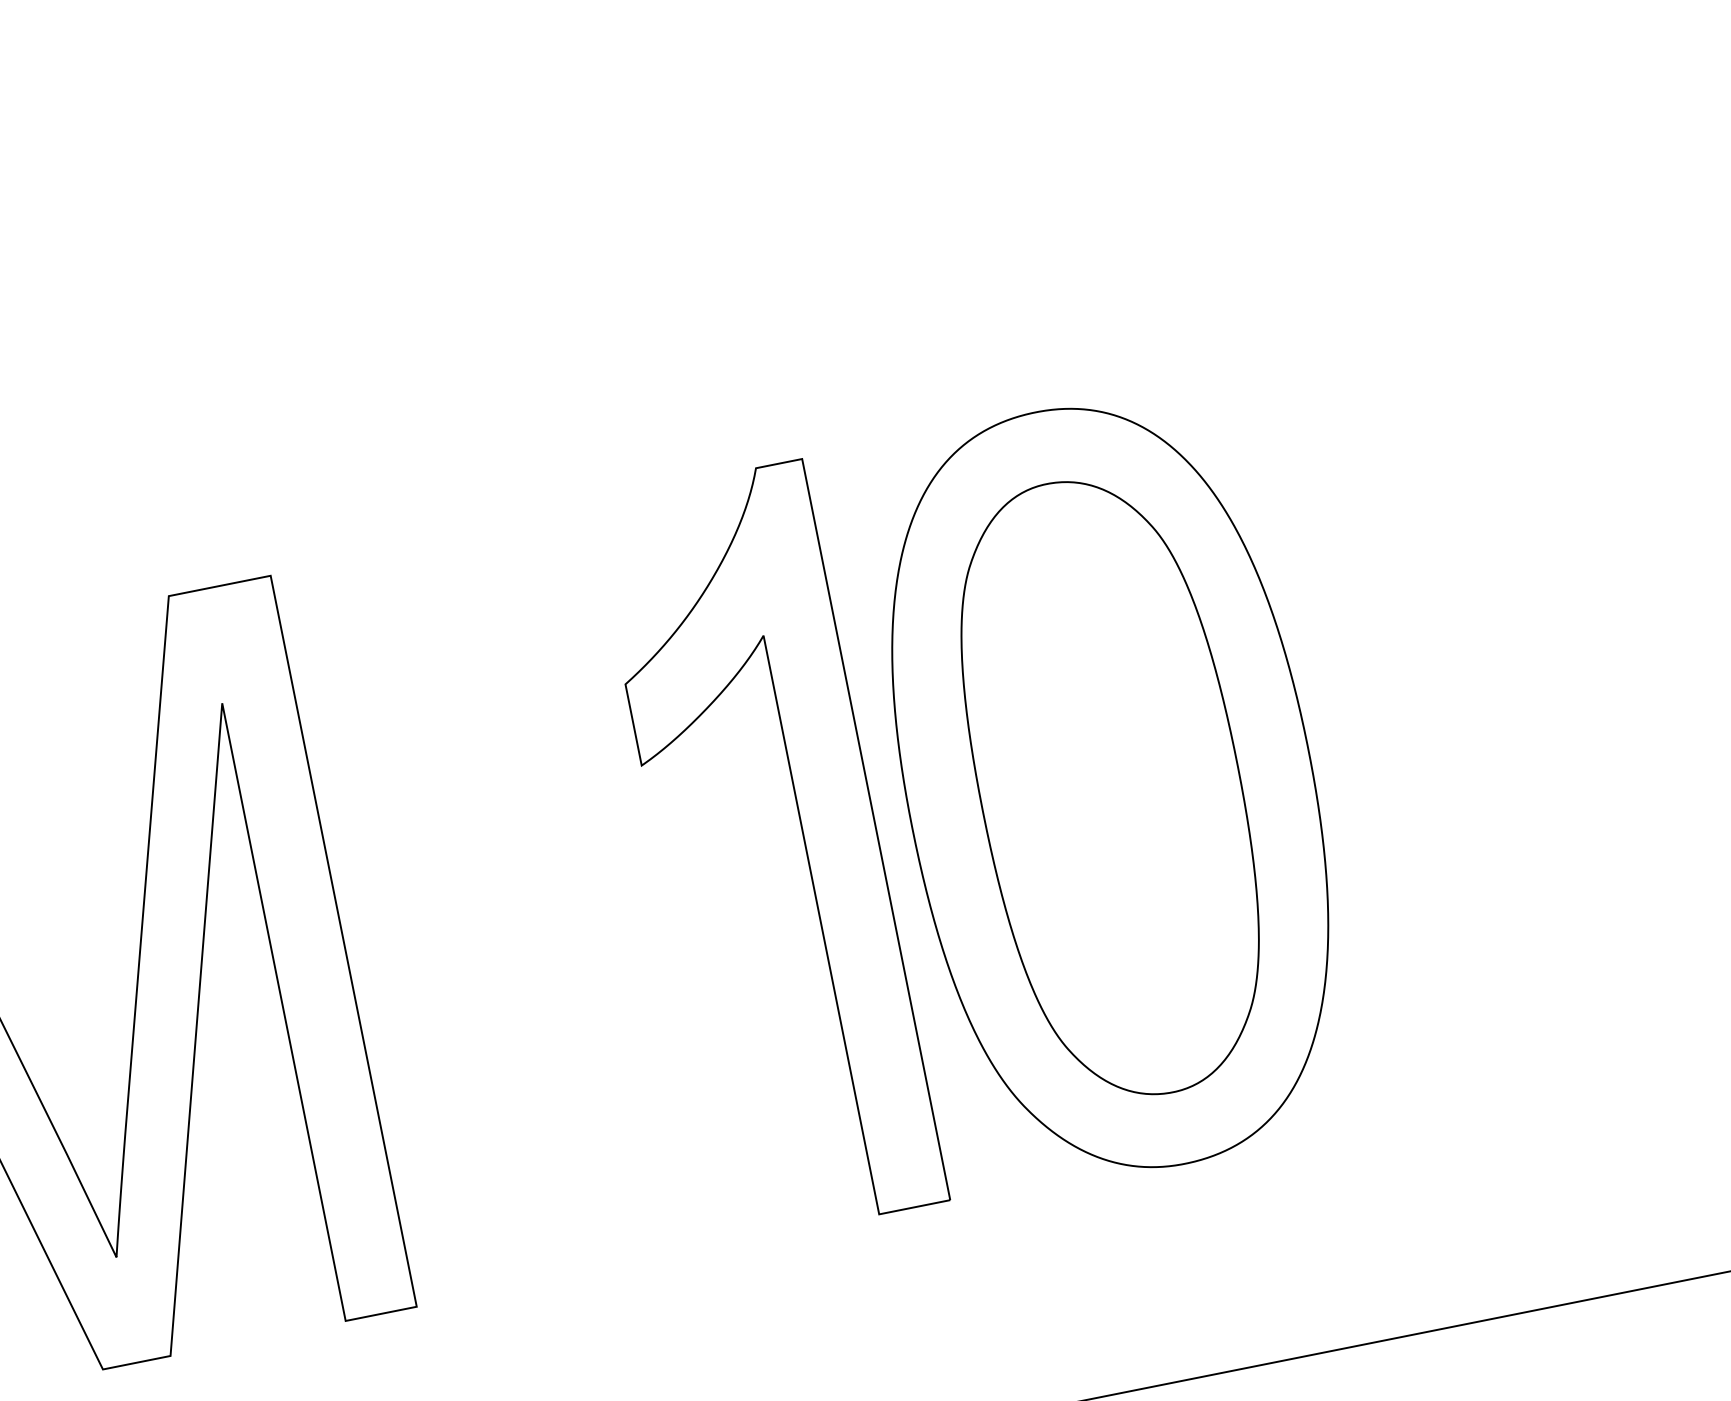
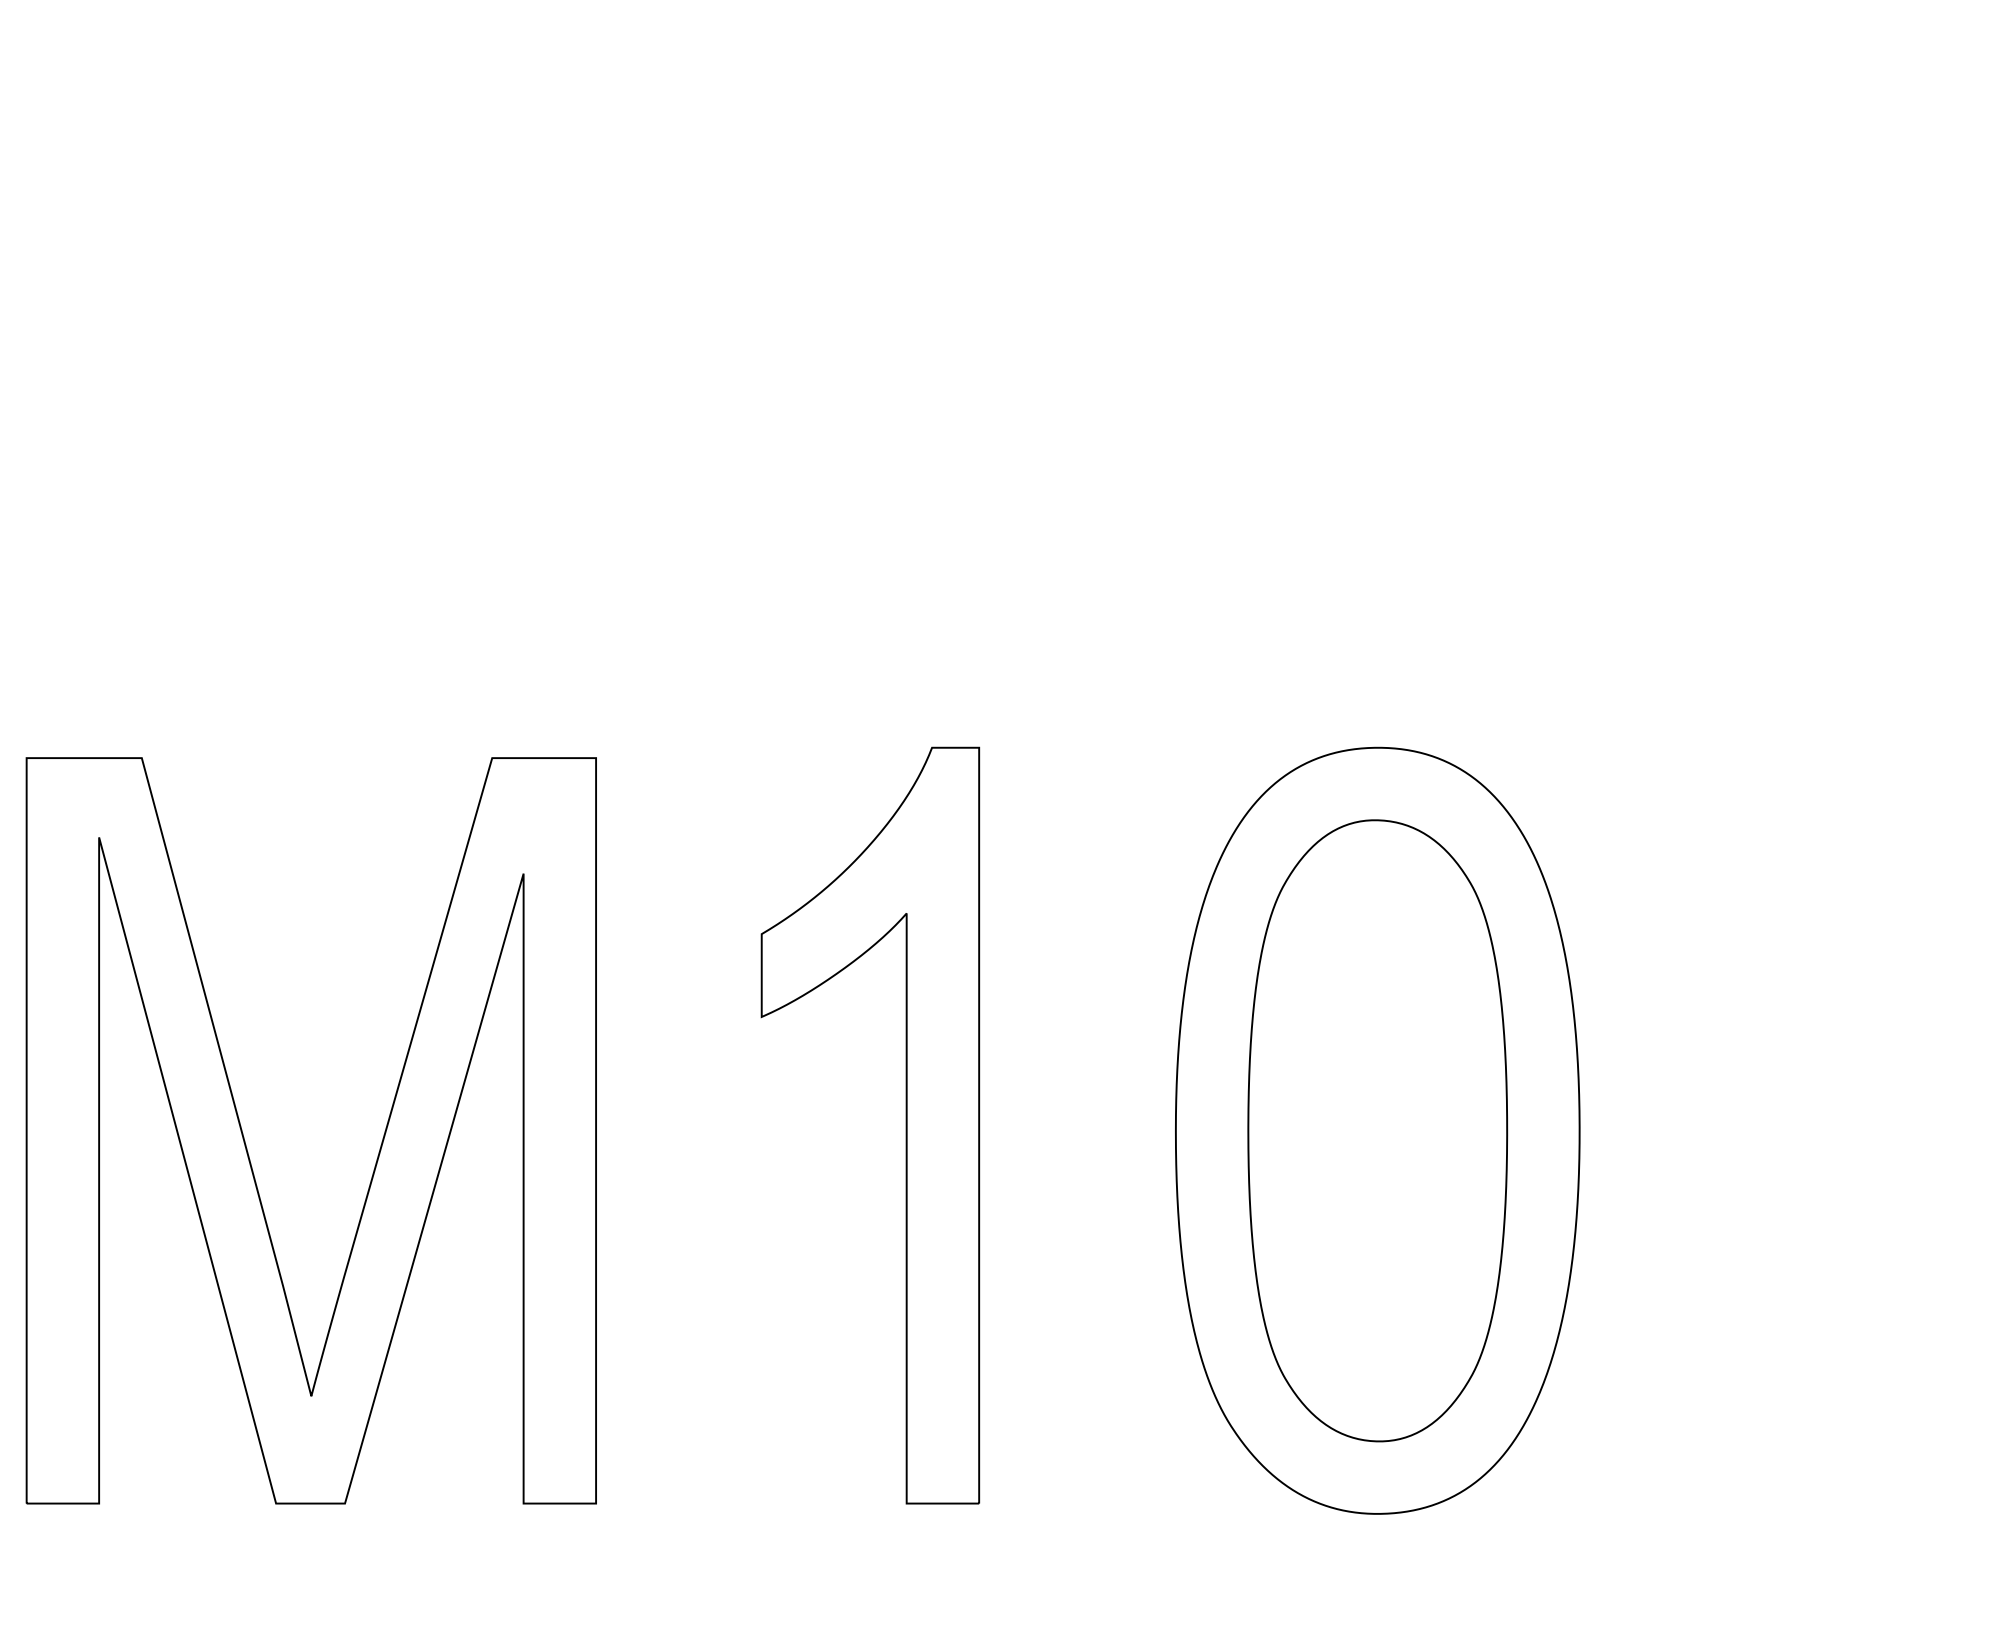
part: (803, 843) -> (905, 1125), moved

